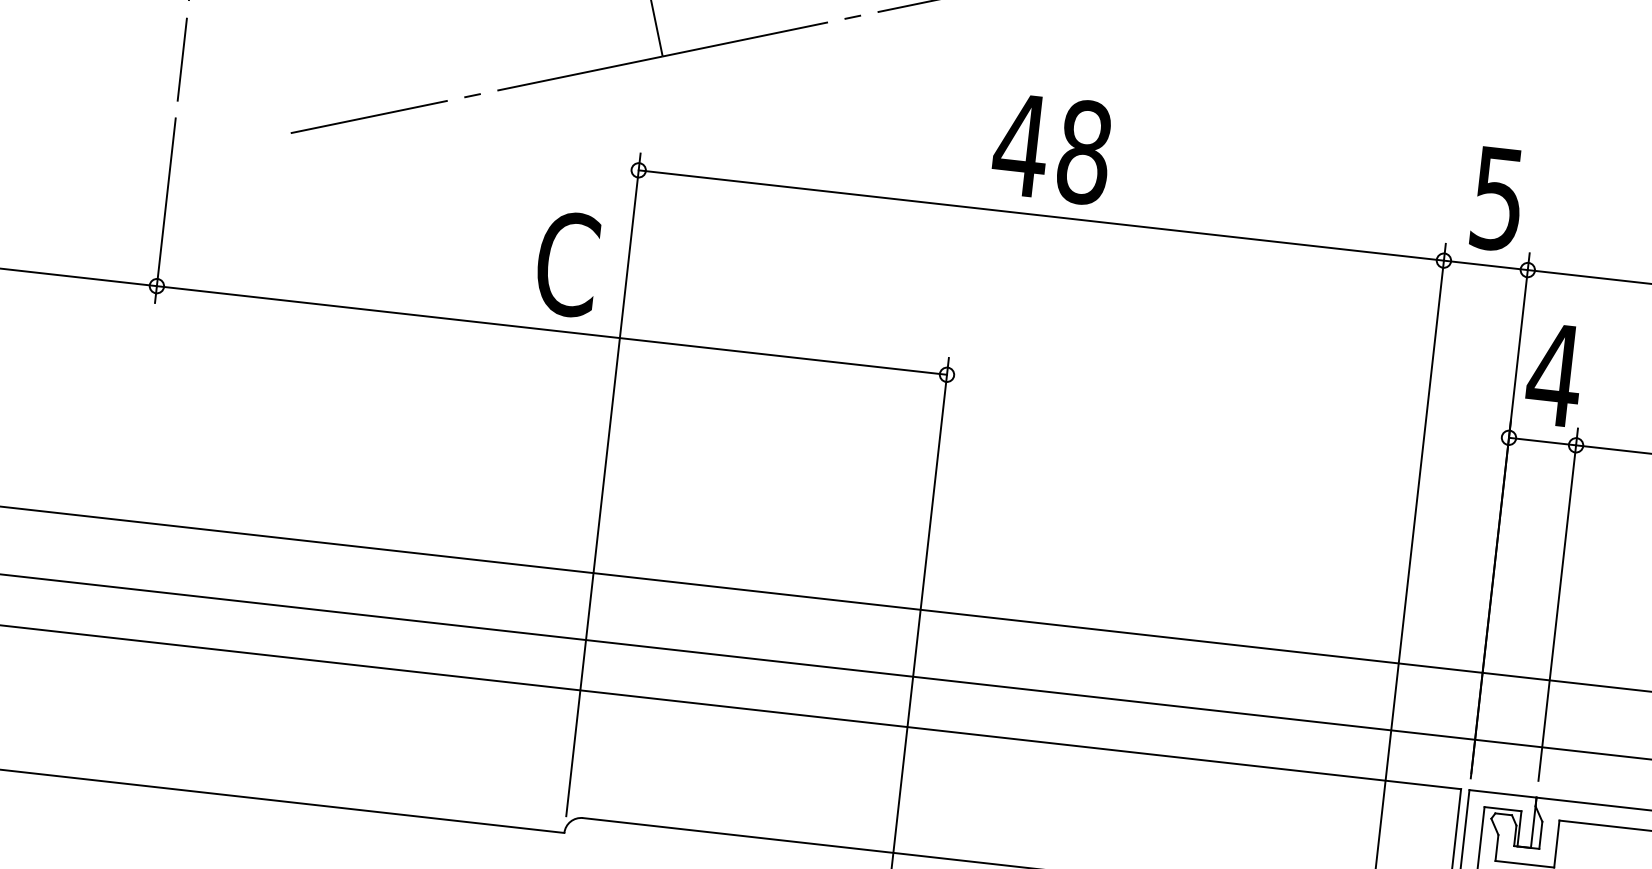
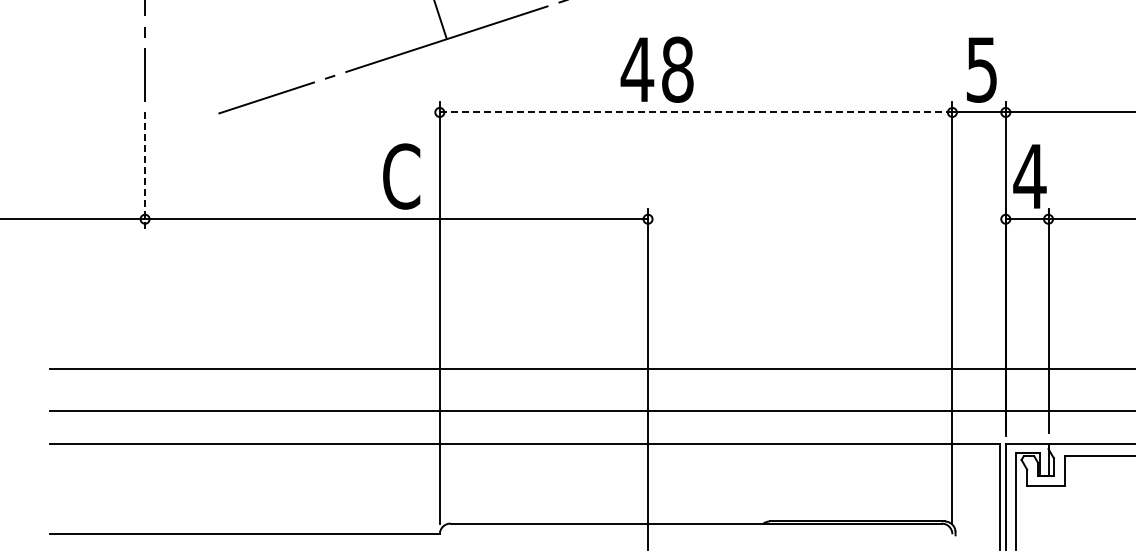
text: (1051, 148) -> (656, 69), moved
line: (165, 211) -> (145, 171), solid -> dashed
line: (1041, 215) -> (696, 112), solid -> dashed

